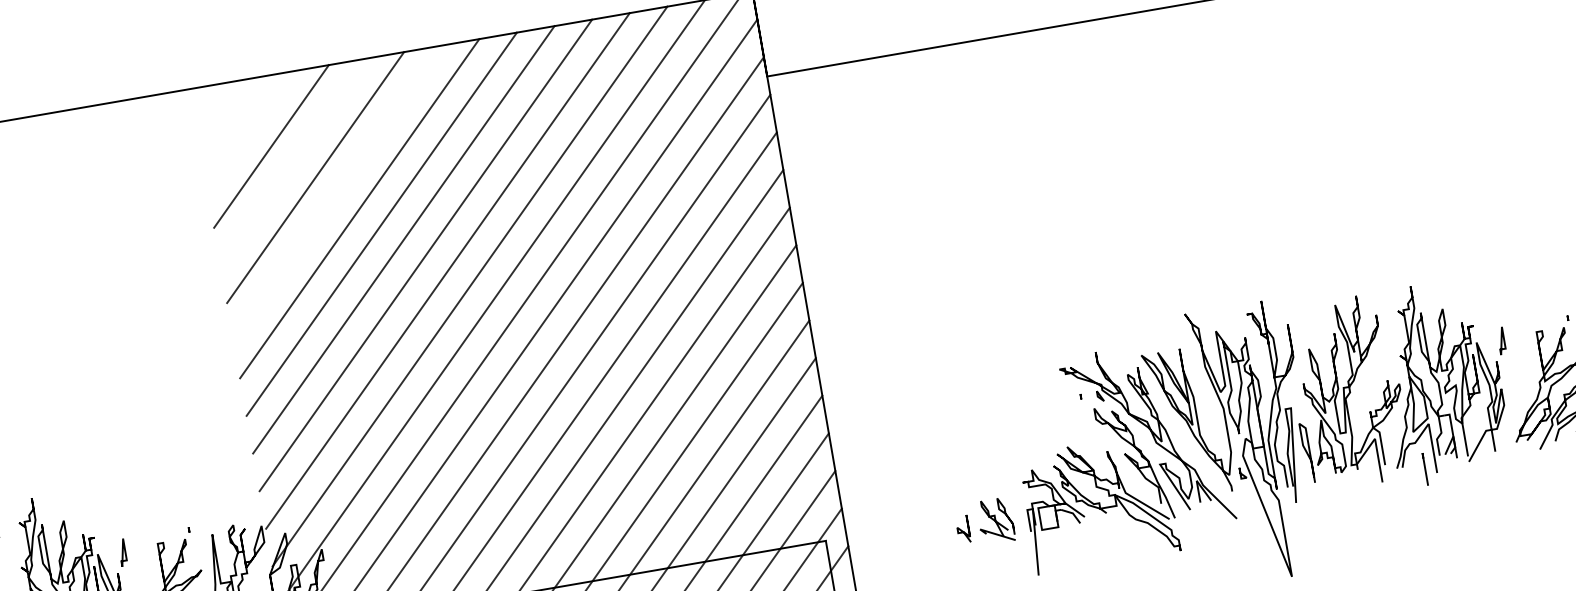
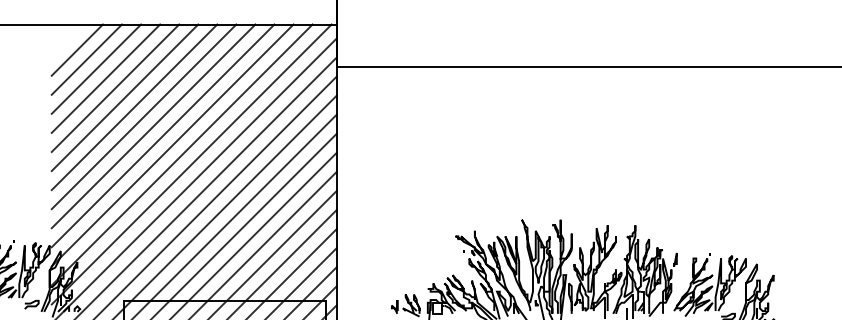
line: (247, 129) -> (76, 49), added
line: (293, 160) -> (96, 68), added
line: (337, 191) -> (115, 87), added

